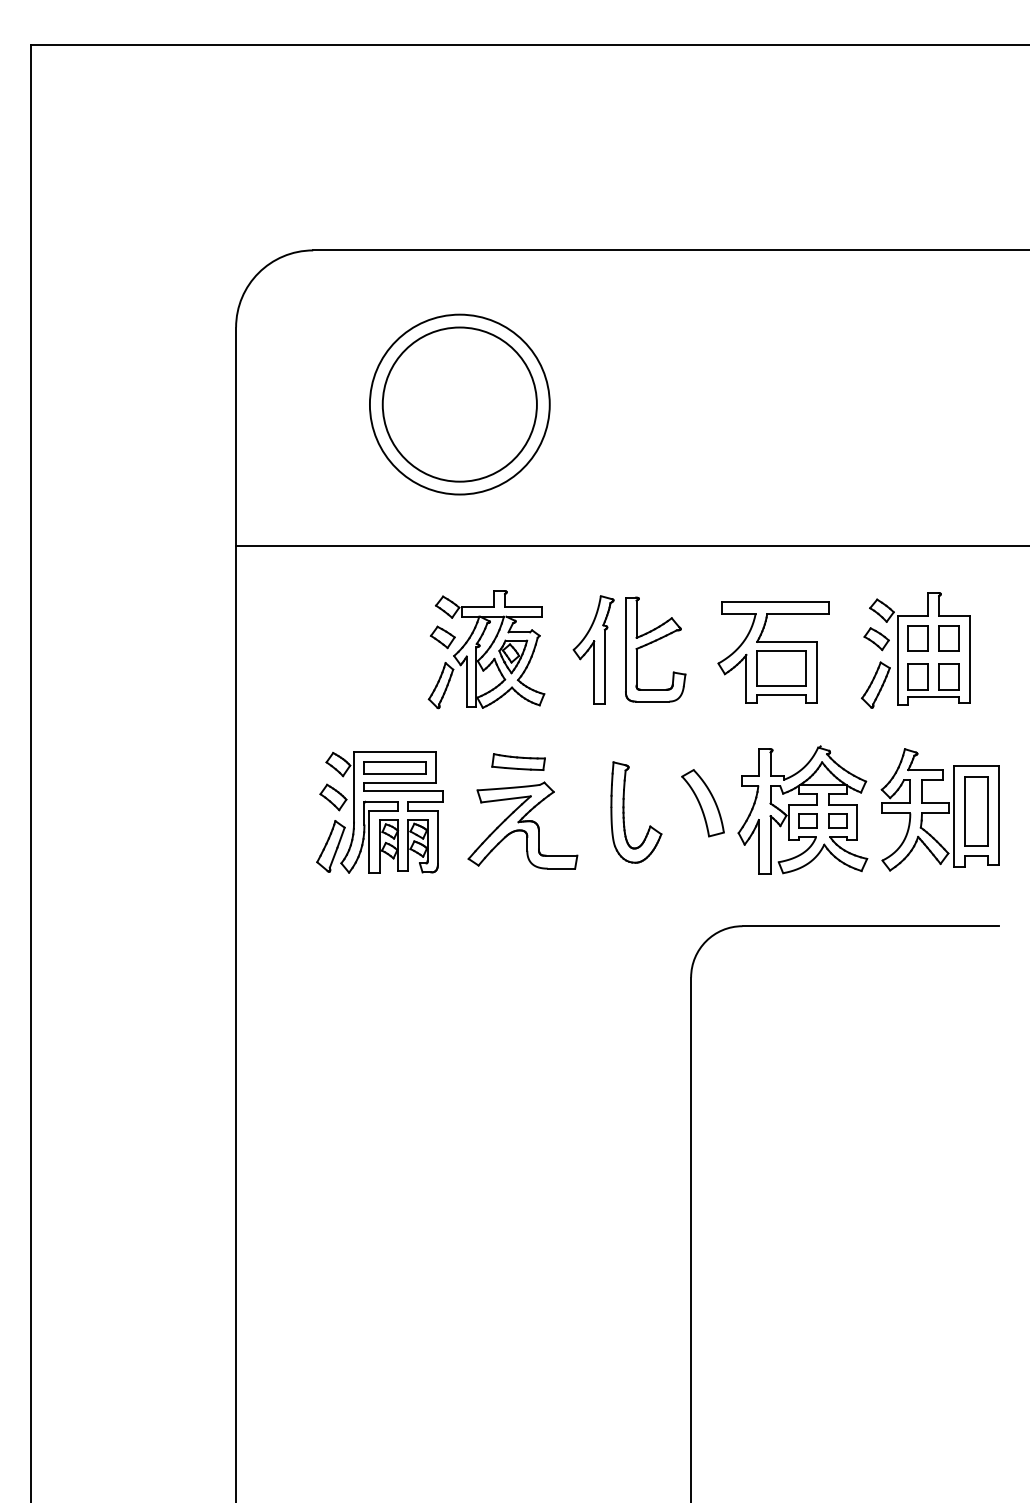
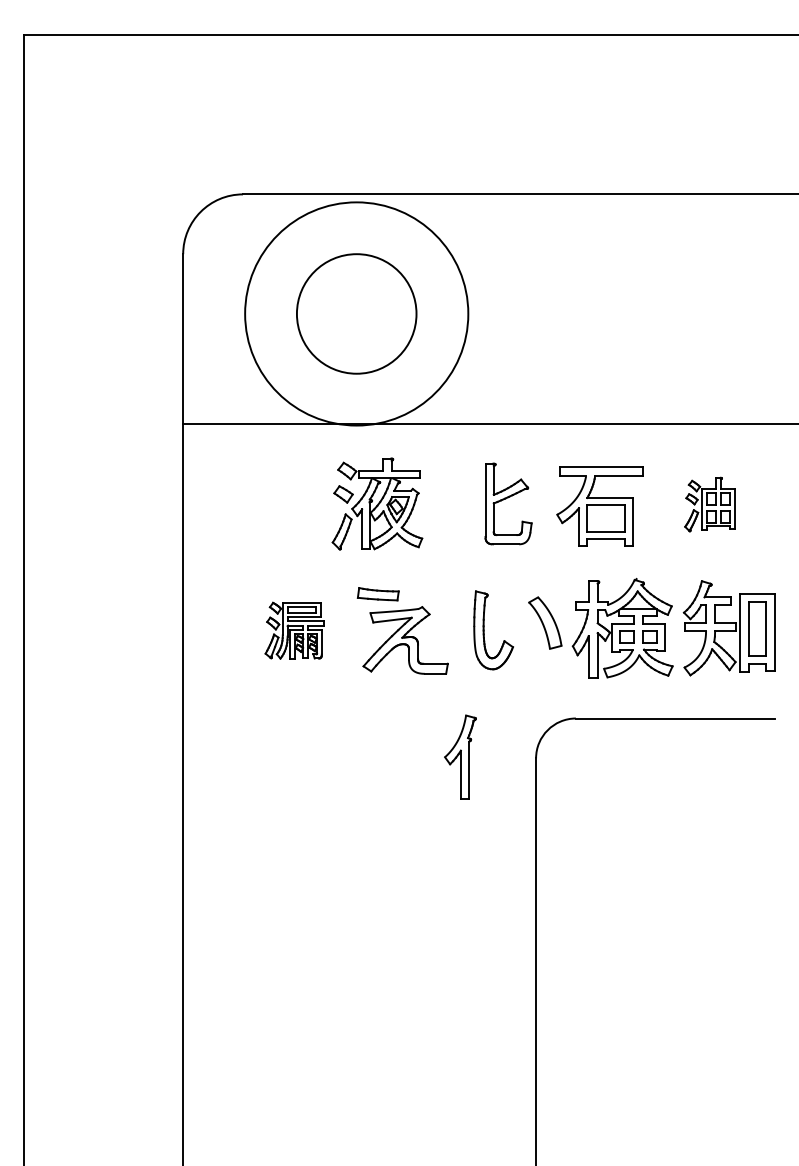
circle: (459, 404) -> (356, 313), size x1.6
part: (593, 648) -> (460, 756), moved
part: (914, 650) -> (709, 504), size x0.6
part: (517, 762) -> (377, 594), moved
part: (379, 812) -> (294, 630), size x0.6

